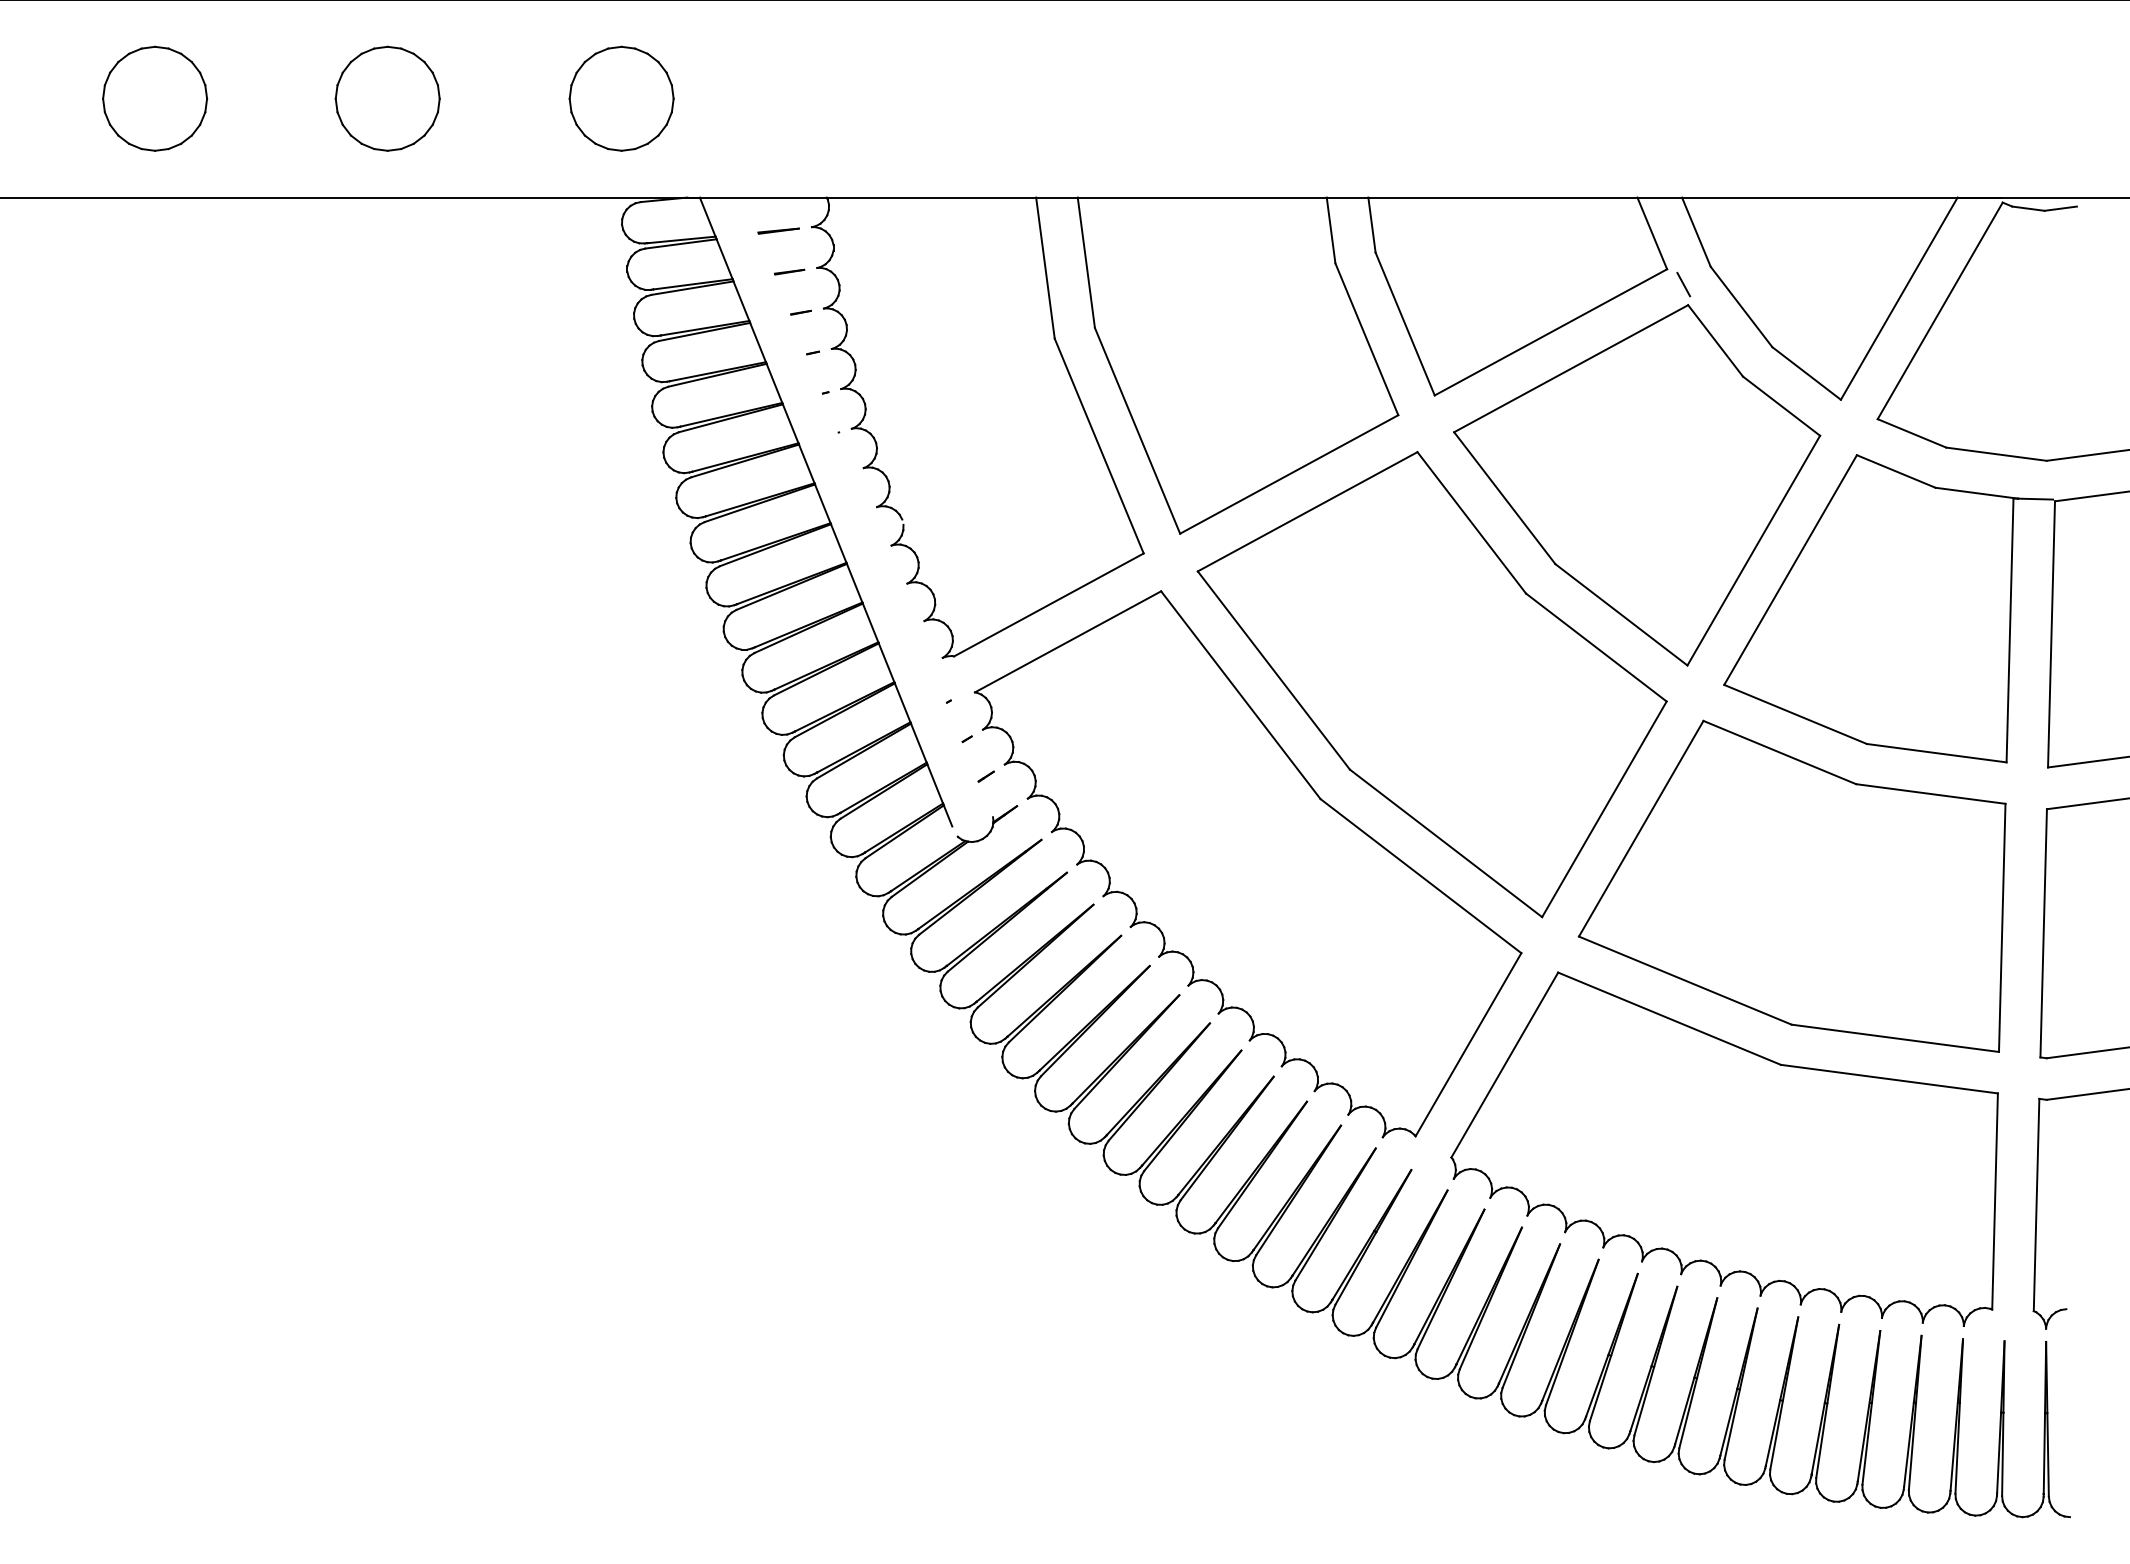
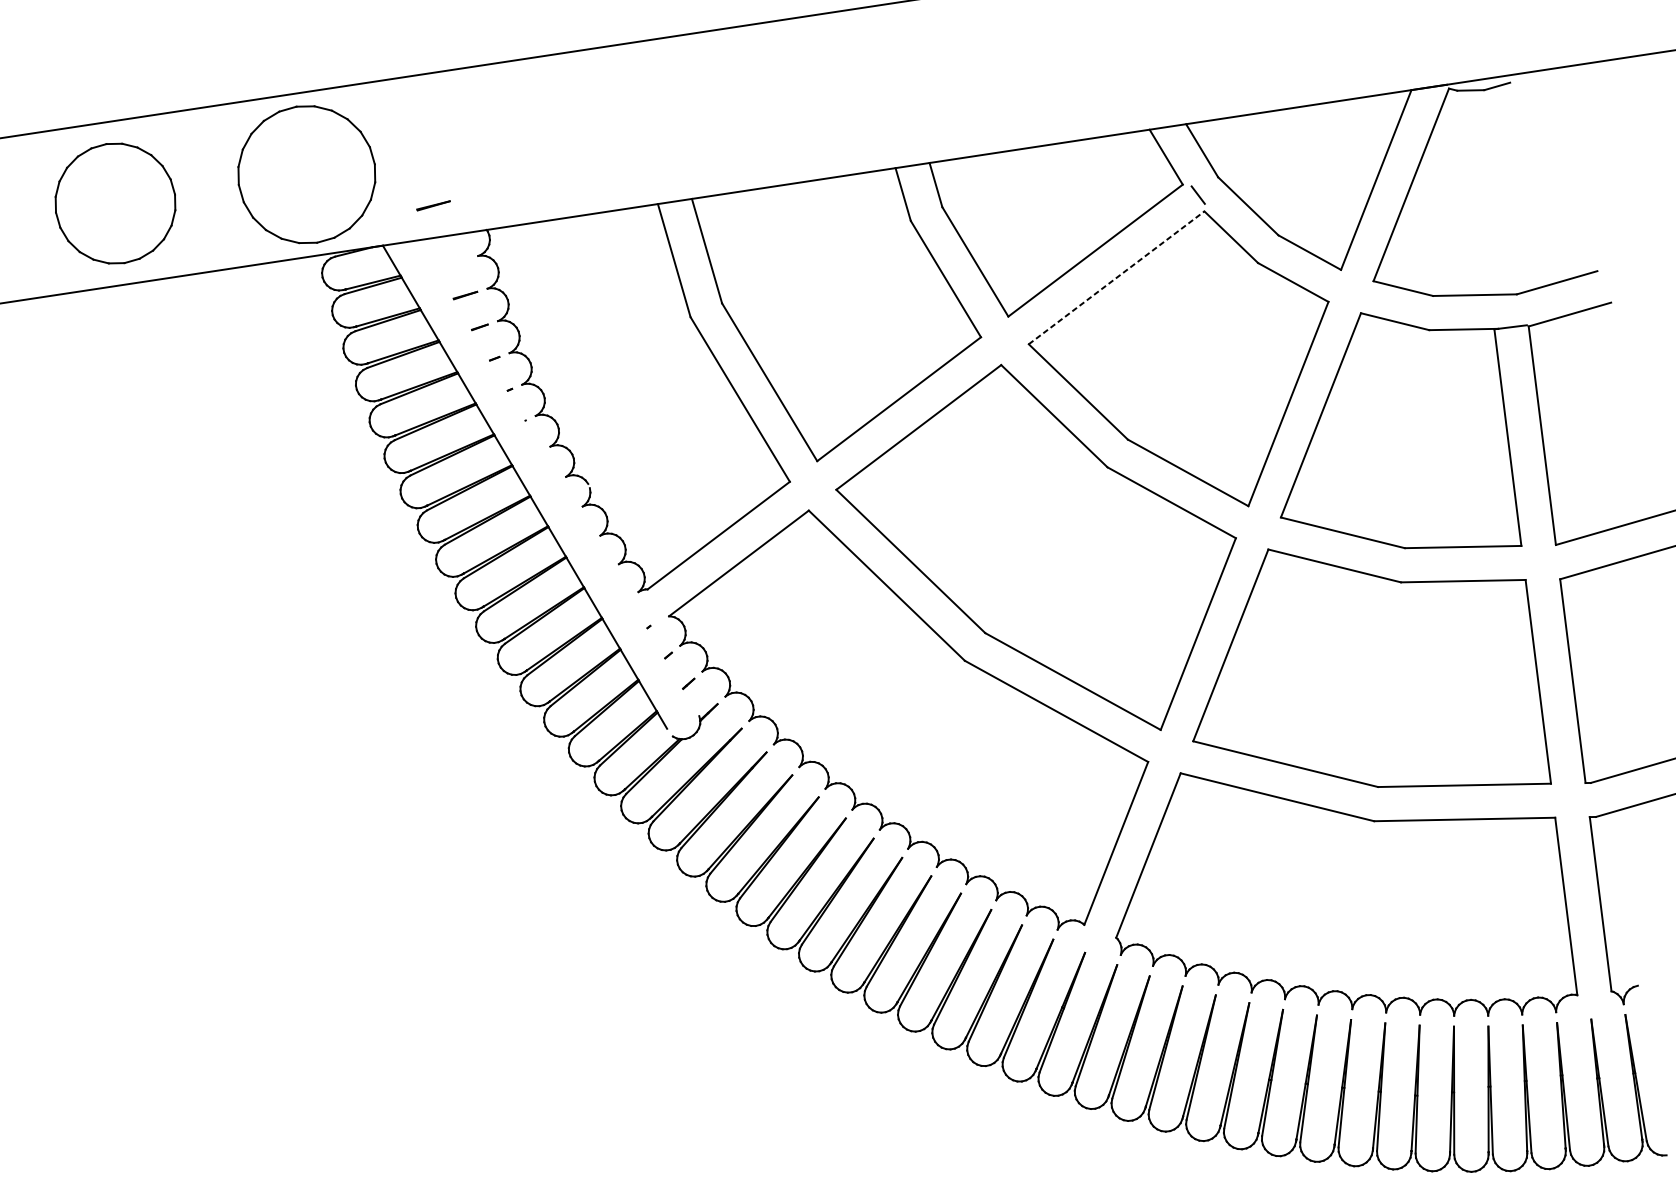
part: (387, 98) -> (115, 203), size x1.4
part: (621, 98) -> (306, 174), size x1.6
line: (778, 230) -> (433, 205), moved
line: (1571, 368) -> (1116, 277), solid -> dashed

